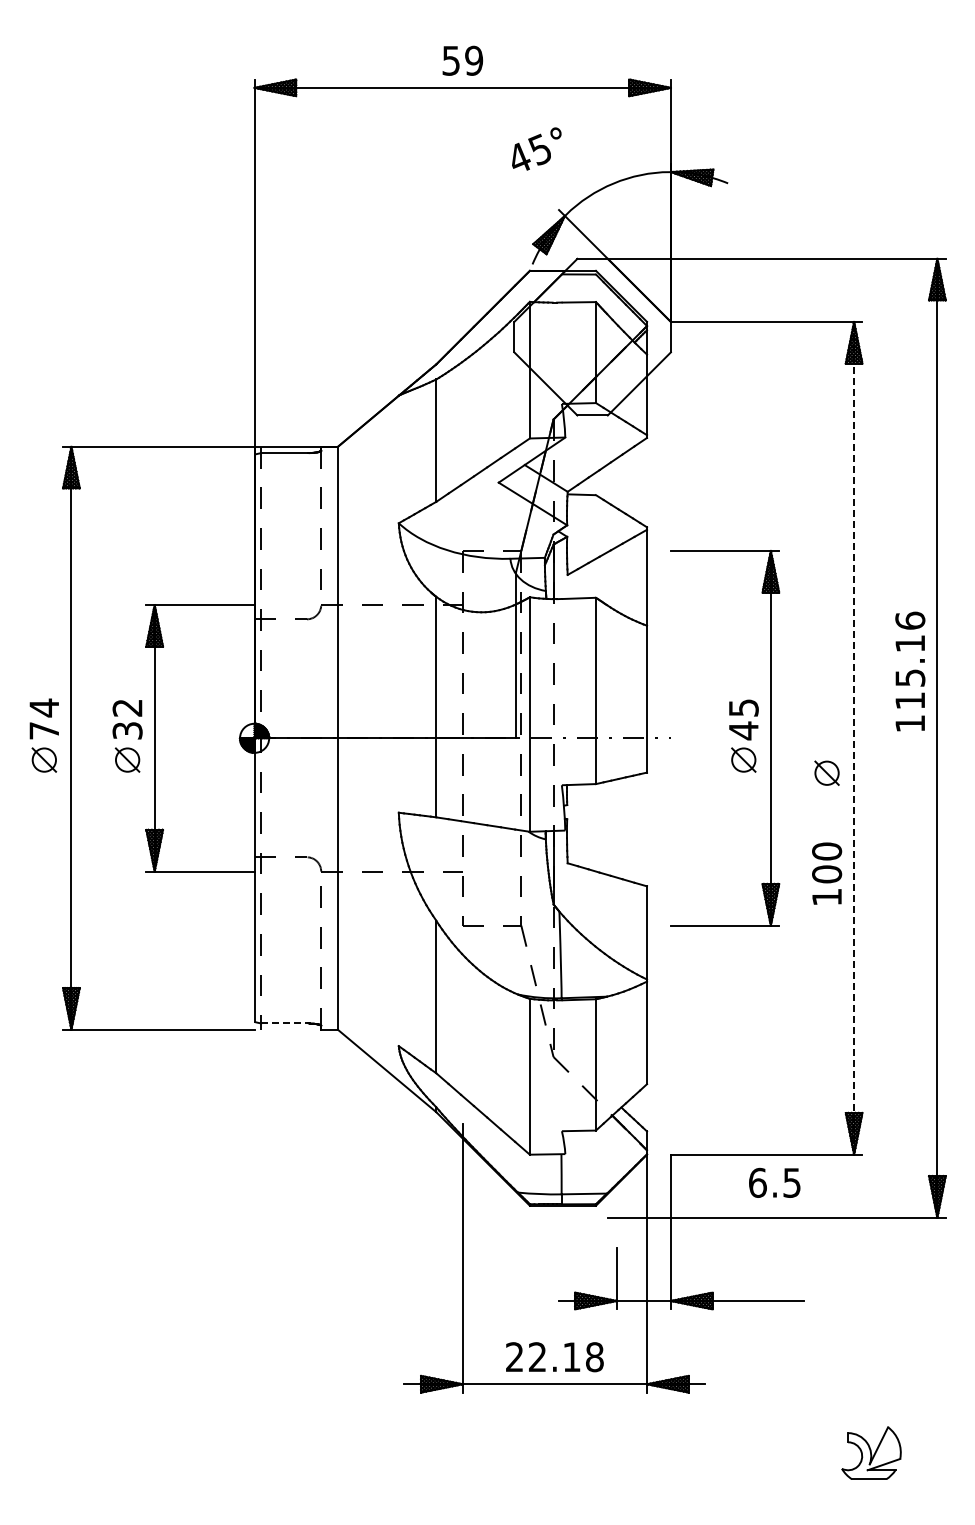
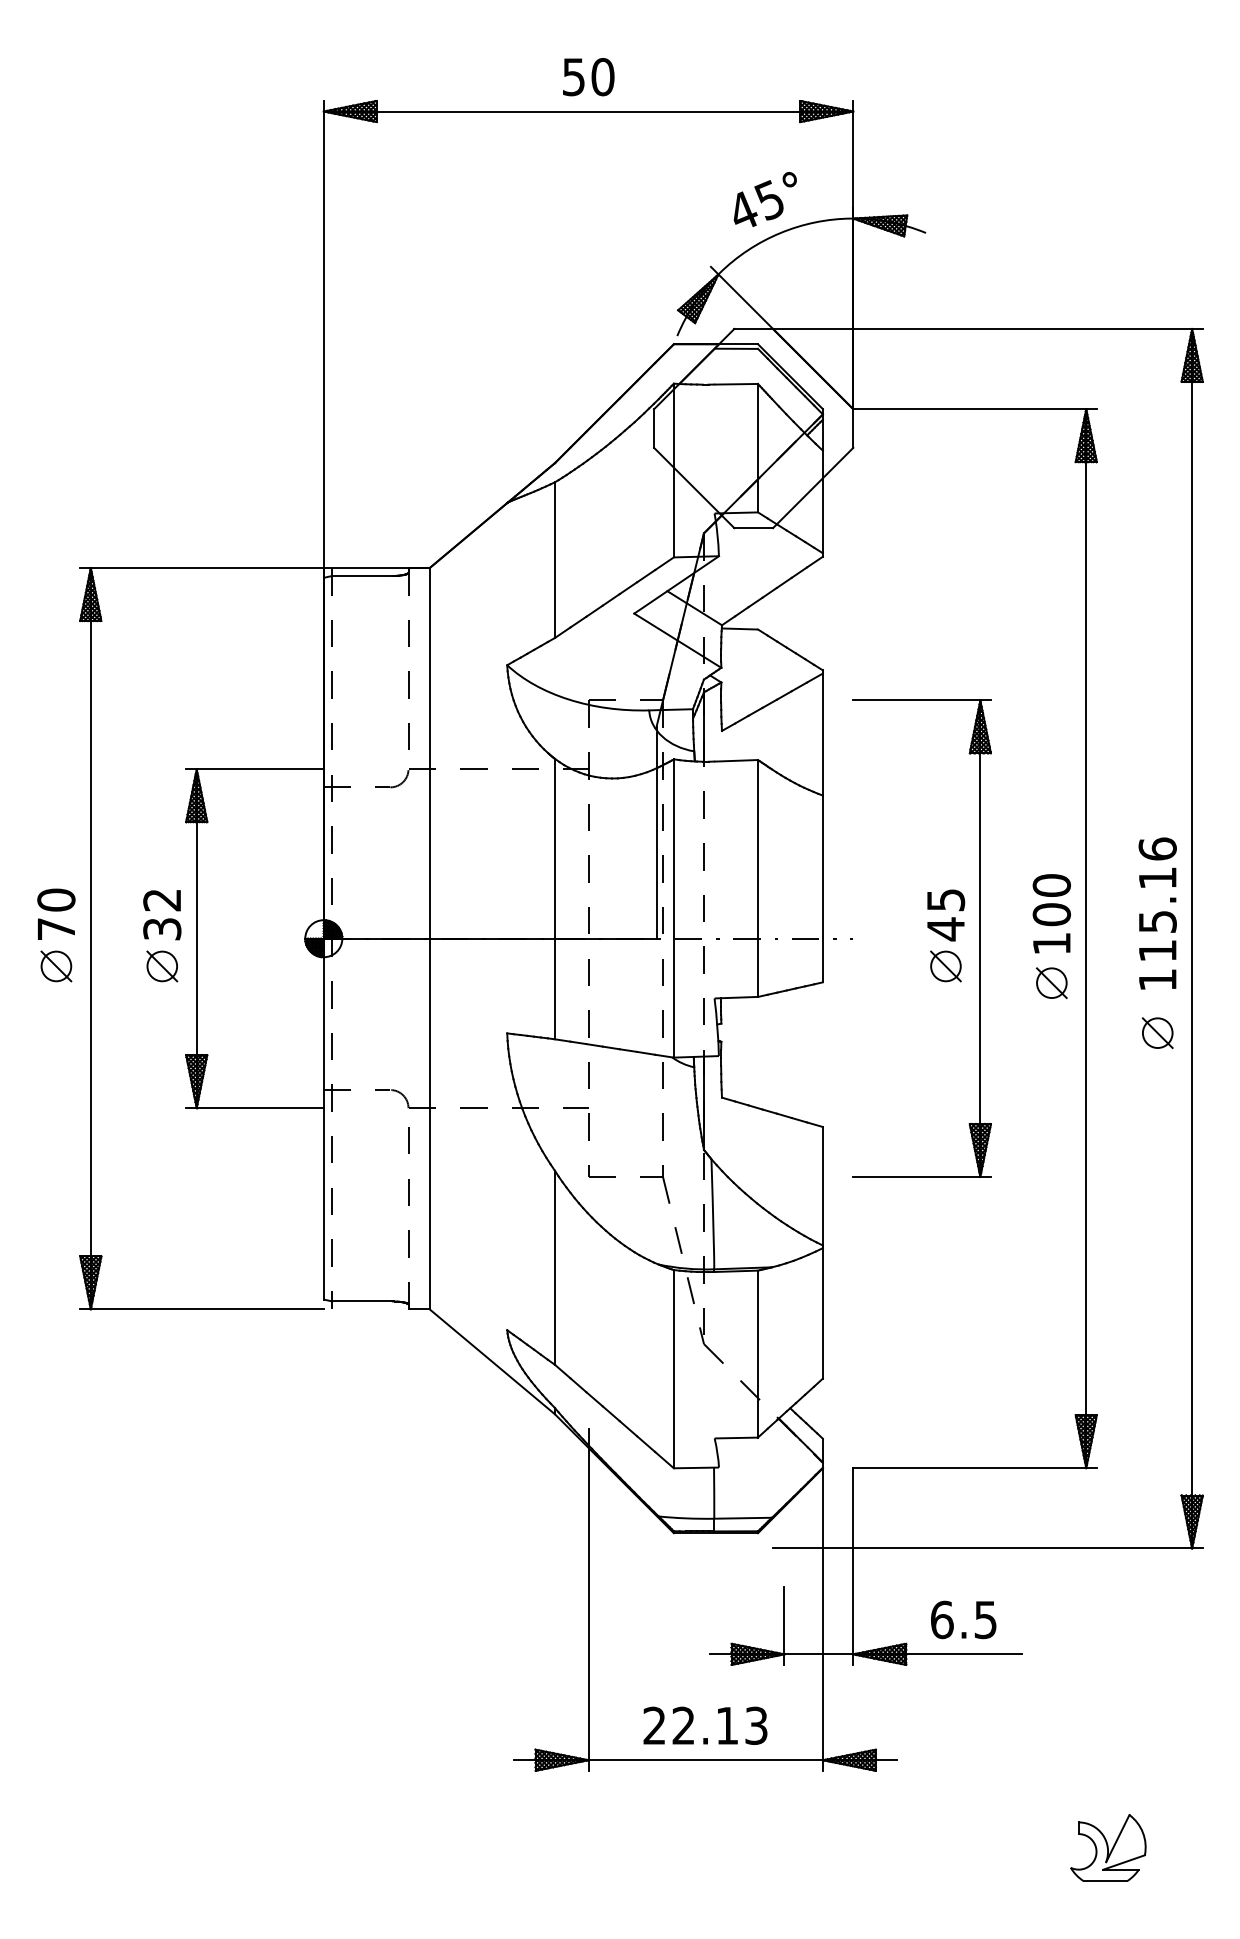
text: (474, 60) -> (603, 76), 59 -> 50
text: (536, 148) -> (764, 198), moved
text: (910, 671) -> (1157, 913), moved
text: (44, 707) -> (56, 899), 74 -> 70
line: (854, 737) -> (1086, 937), dashed -> solid
part: (910, 812) -> (1157, 1033), added
text: (827, 873) -> (1052, 913), moved
line: (285, 1023) -> (363, 1301), dashed -> solid
text: (774, 1182) -> (963, 1619), moved
text: (594, 1357) -> (756, 1726), 22.18 -> 22.13

